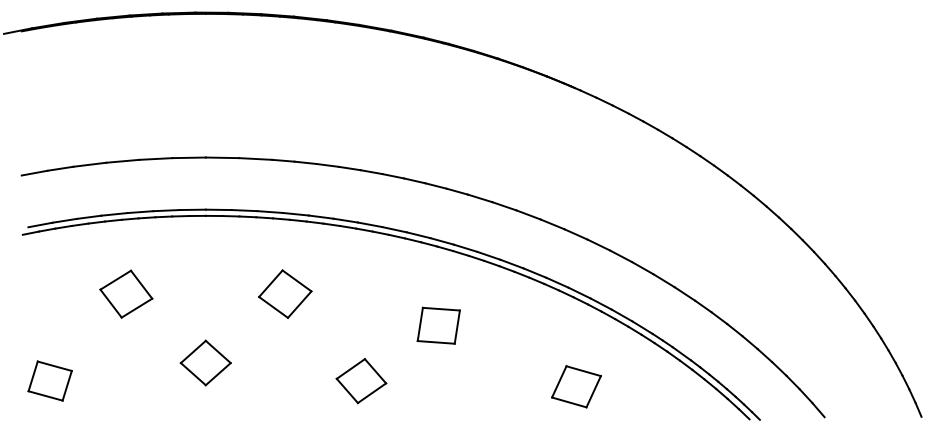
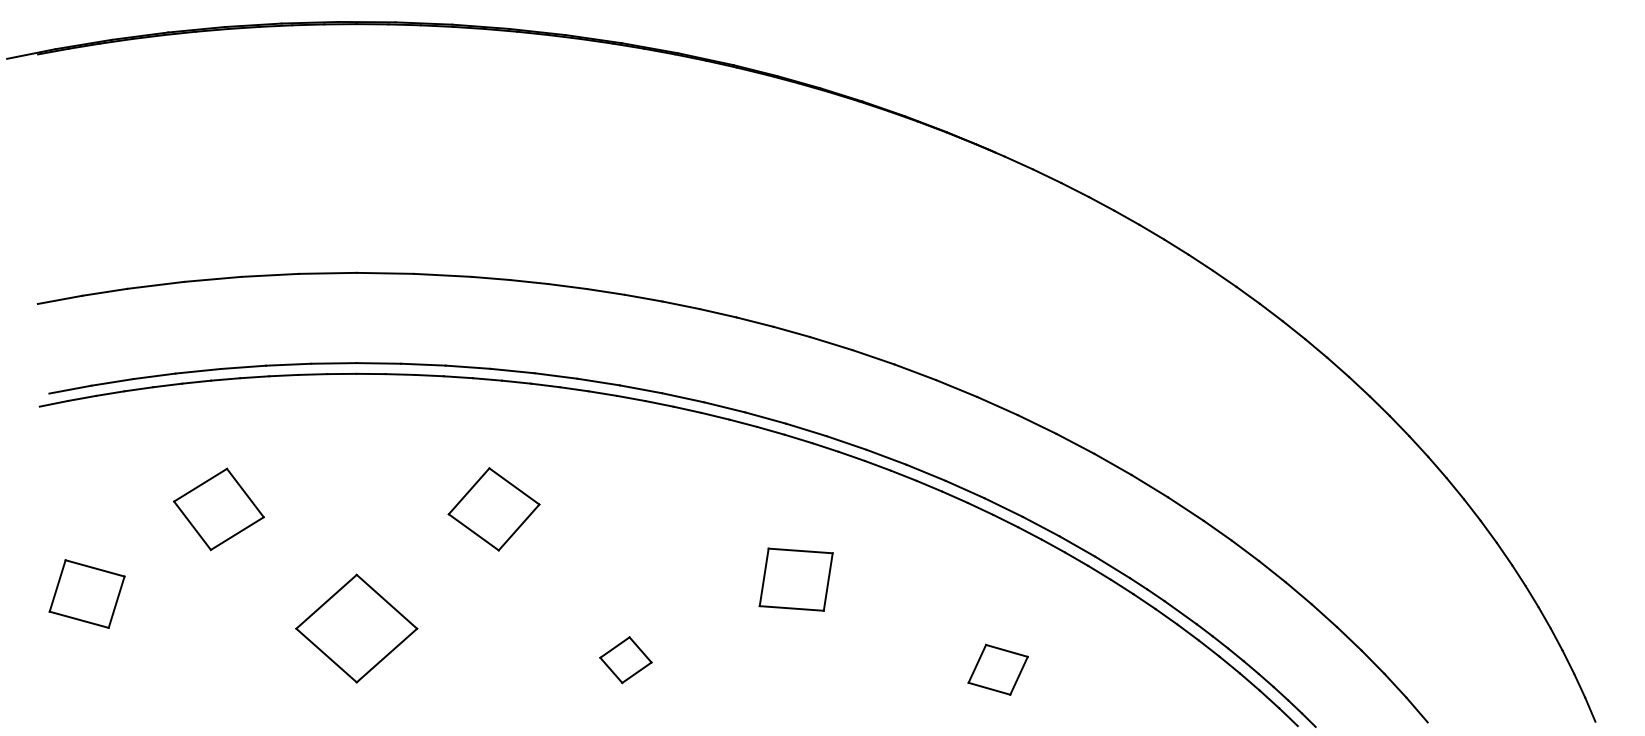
part: (438, 325) -> (795, 579), moved
part: (205, 362) -> (355, 627), size x1.4
part: (49, 380) -> (85, 593), moved
part: (361, 381) -> (626, 660), size x0.6
part: (576, 386) -> (998, 669), size x0.7

